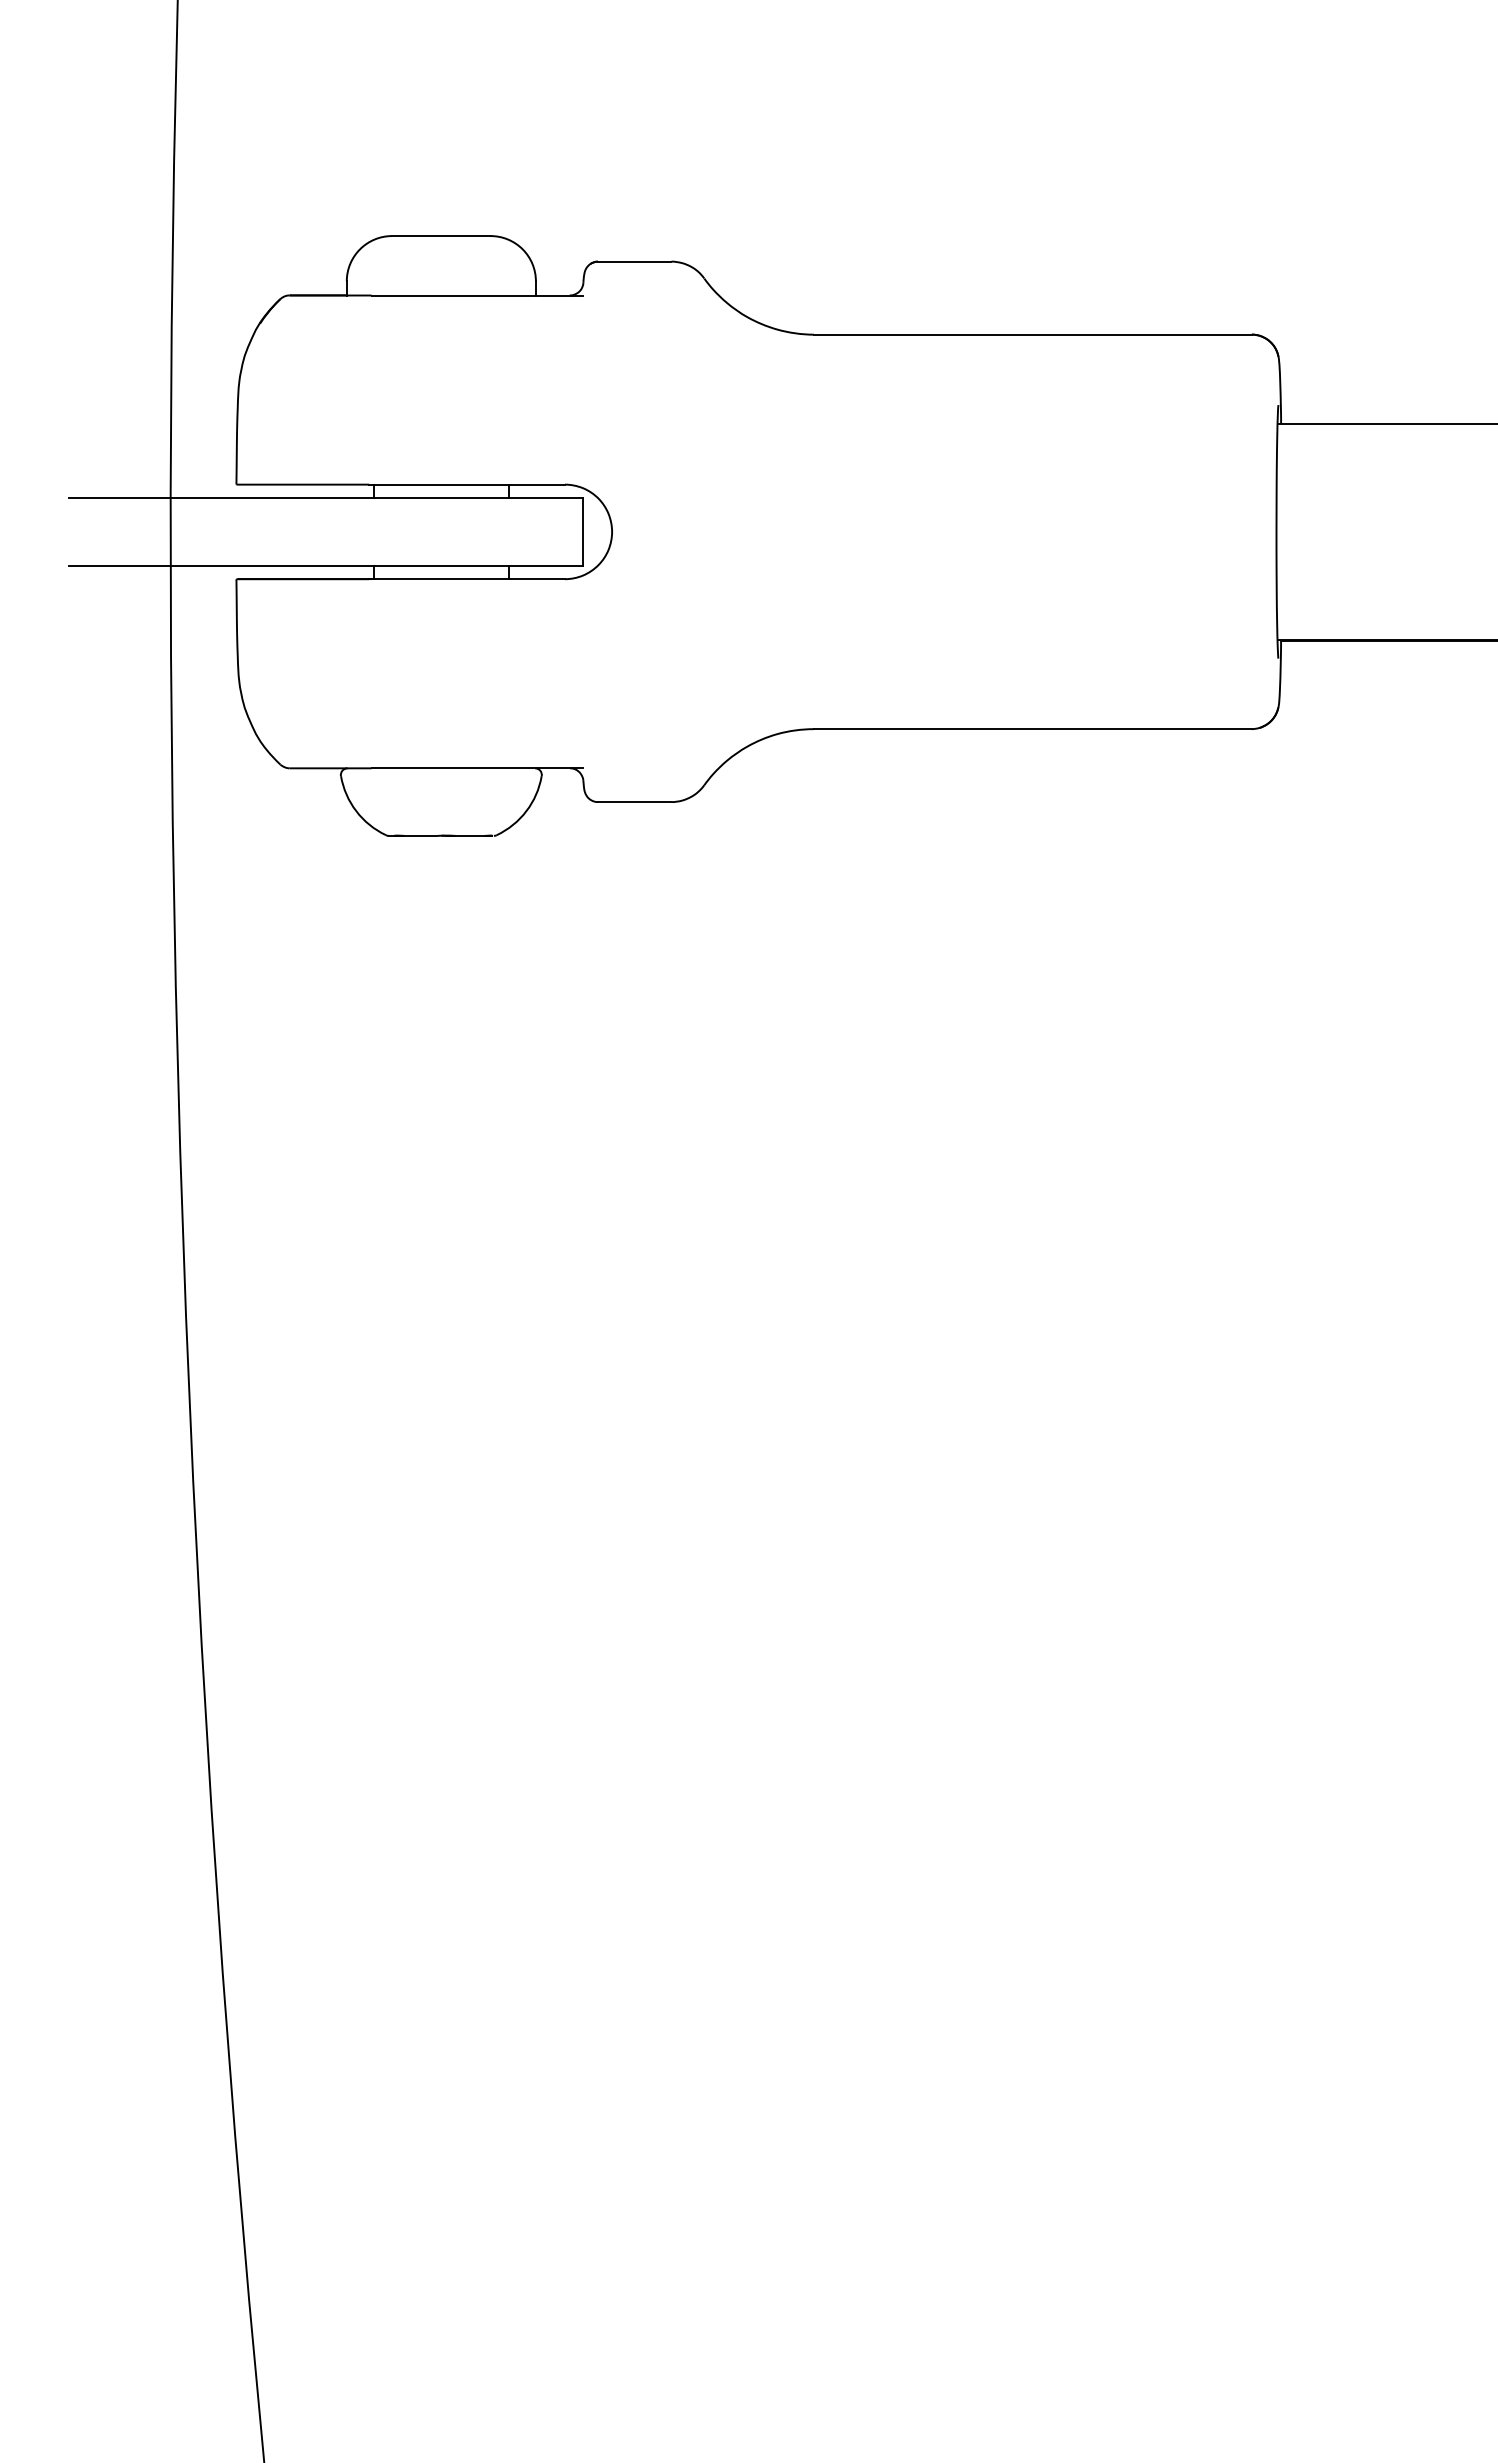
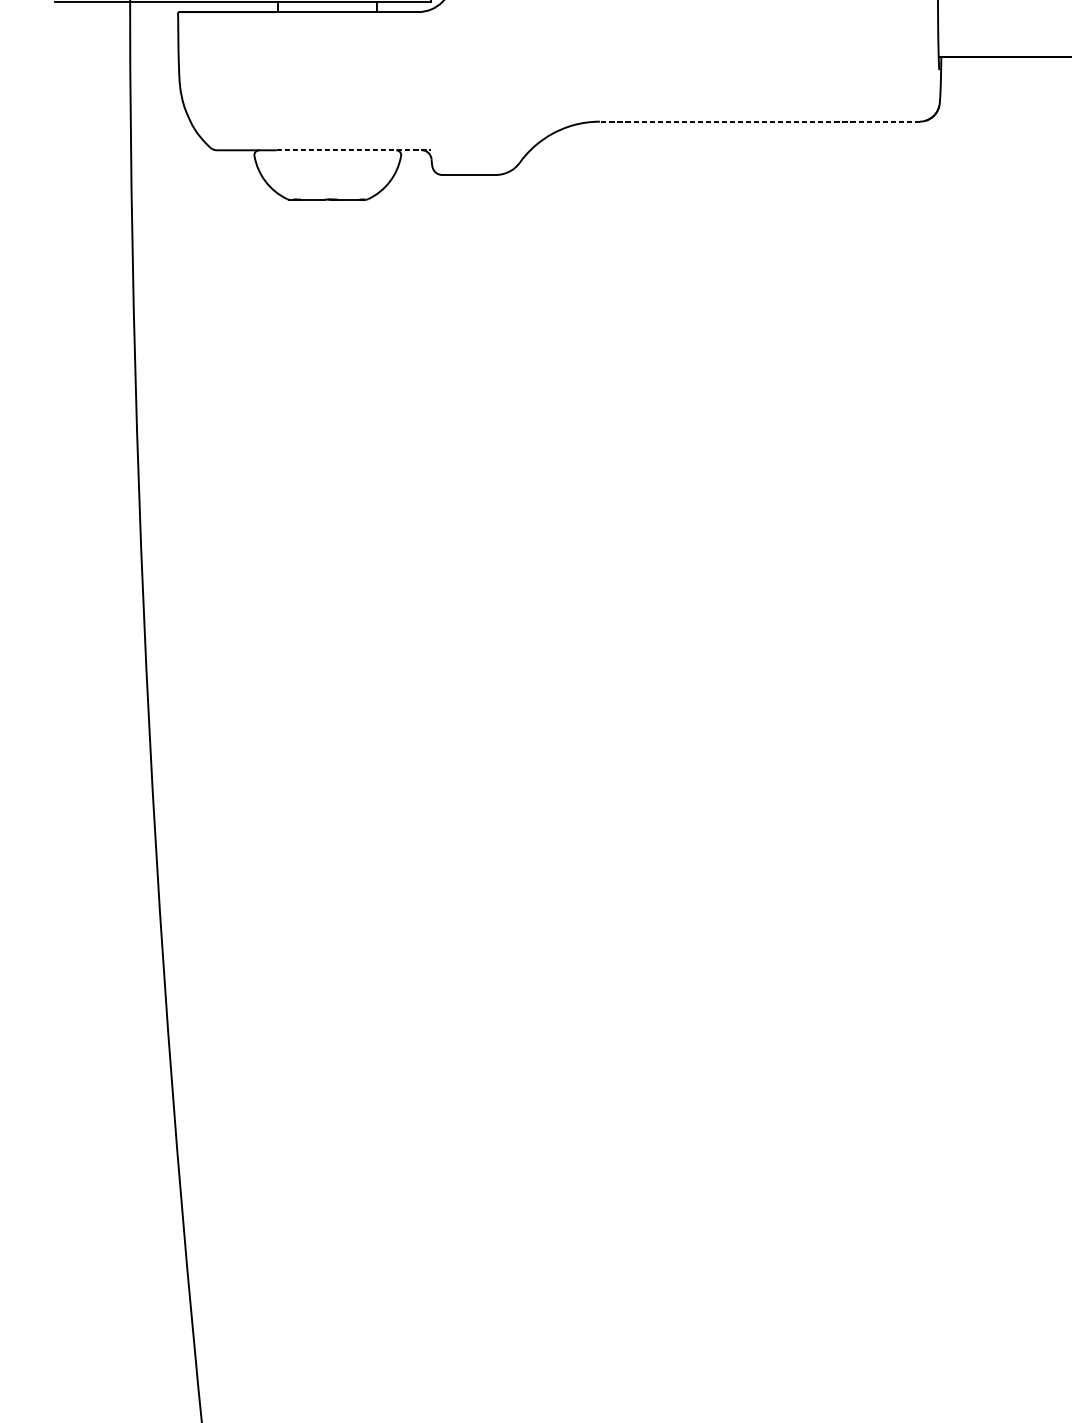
line: (1032, 729) -> (759, 121), solid -> dashed
line: (477, 768) -> (354, 150), solid -> dashed

